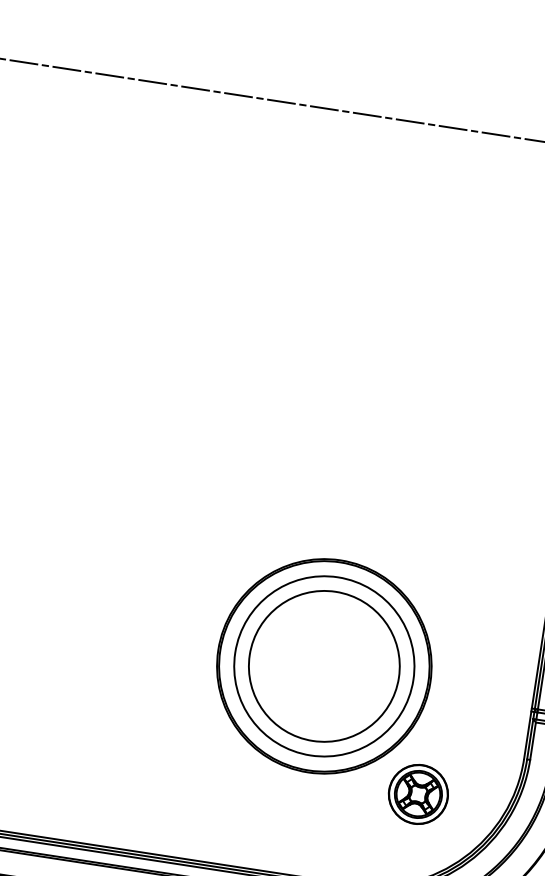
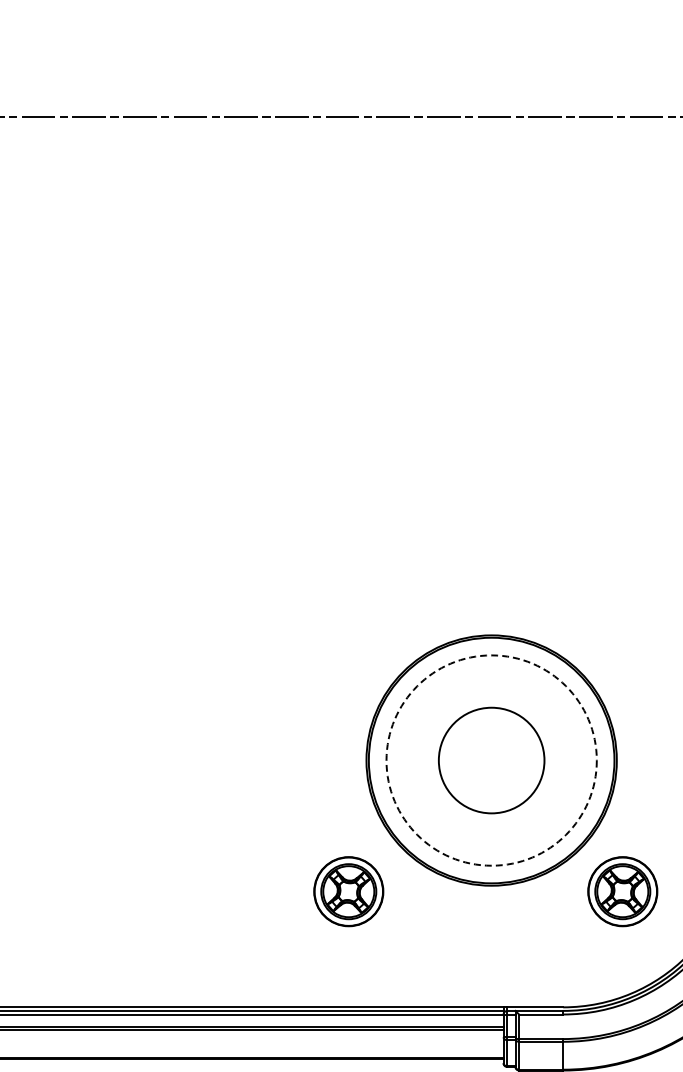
circle: (324, 666) -> (491, 760), size x0.6
circle: (324, 666) -> (491, 760), solid -> dashed
part: (186, 758) -> (348, 891), added

